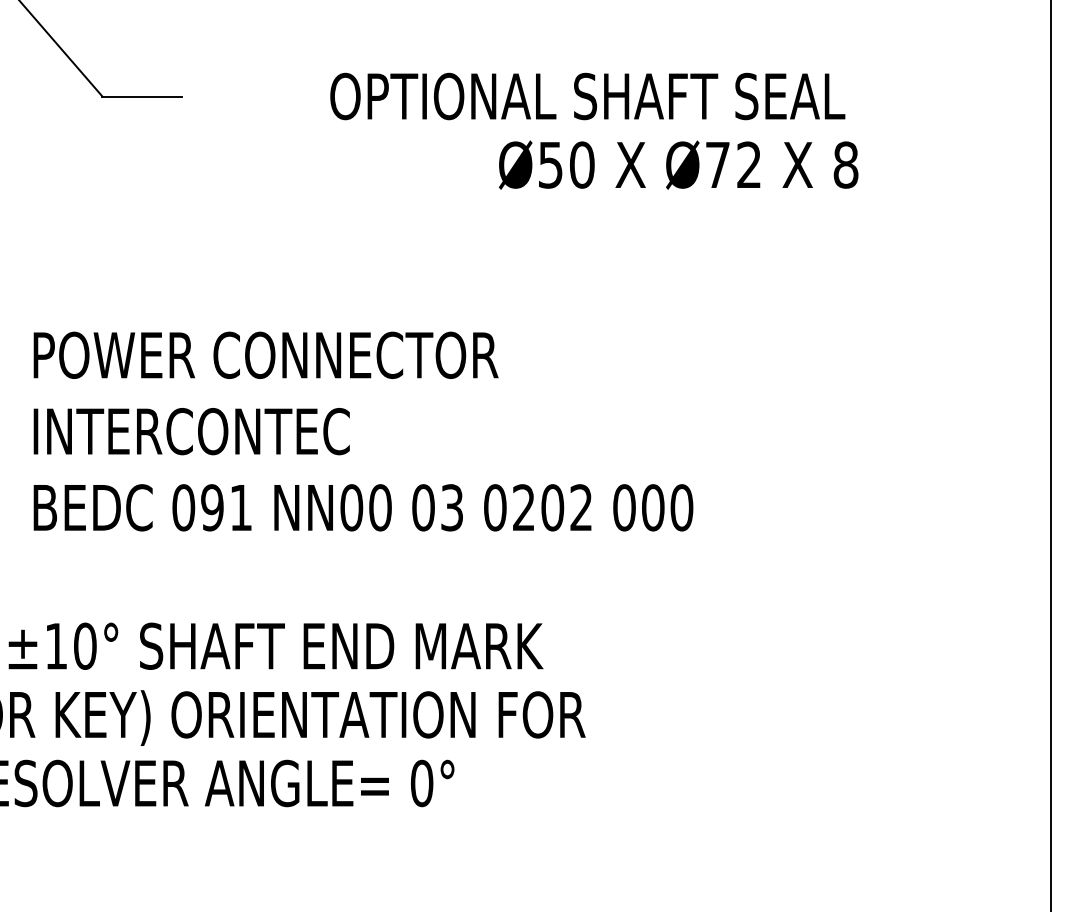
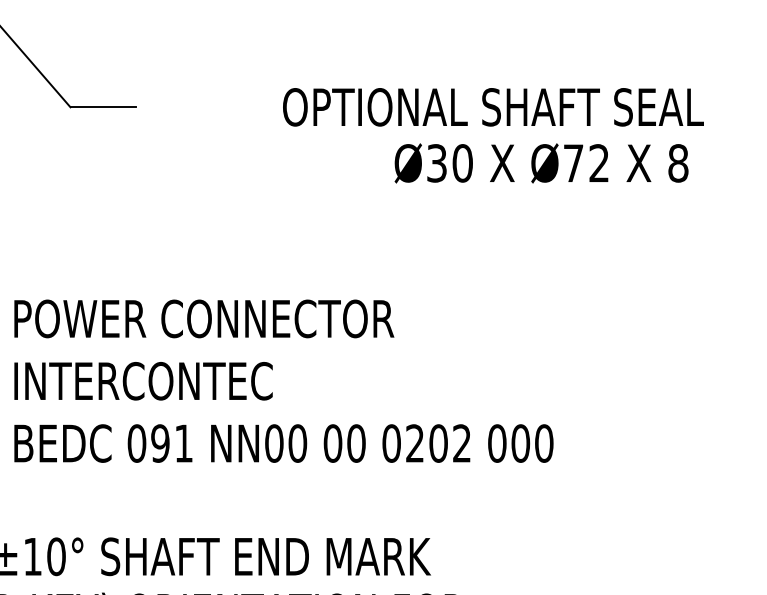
text: (587, 96) -> (493, 107), moved
text: (550, 164) -> (436, 162), Ø50 -> Ø30
text: (452, 507) -> (356, 443), 03 -> 00

